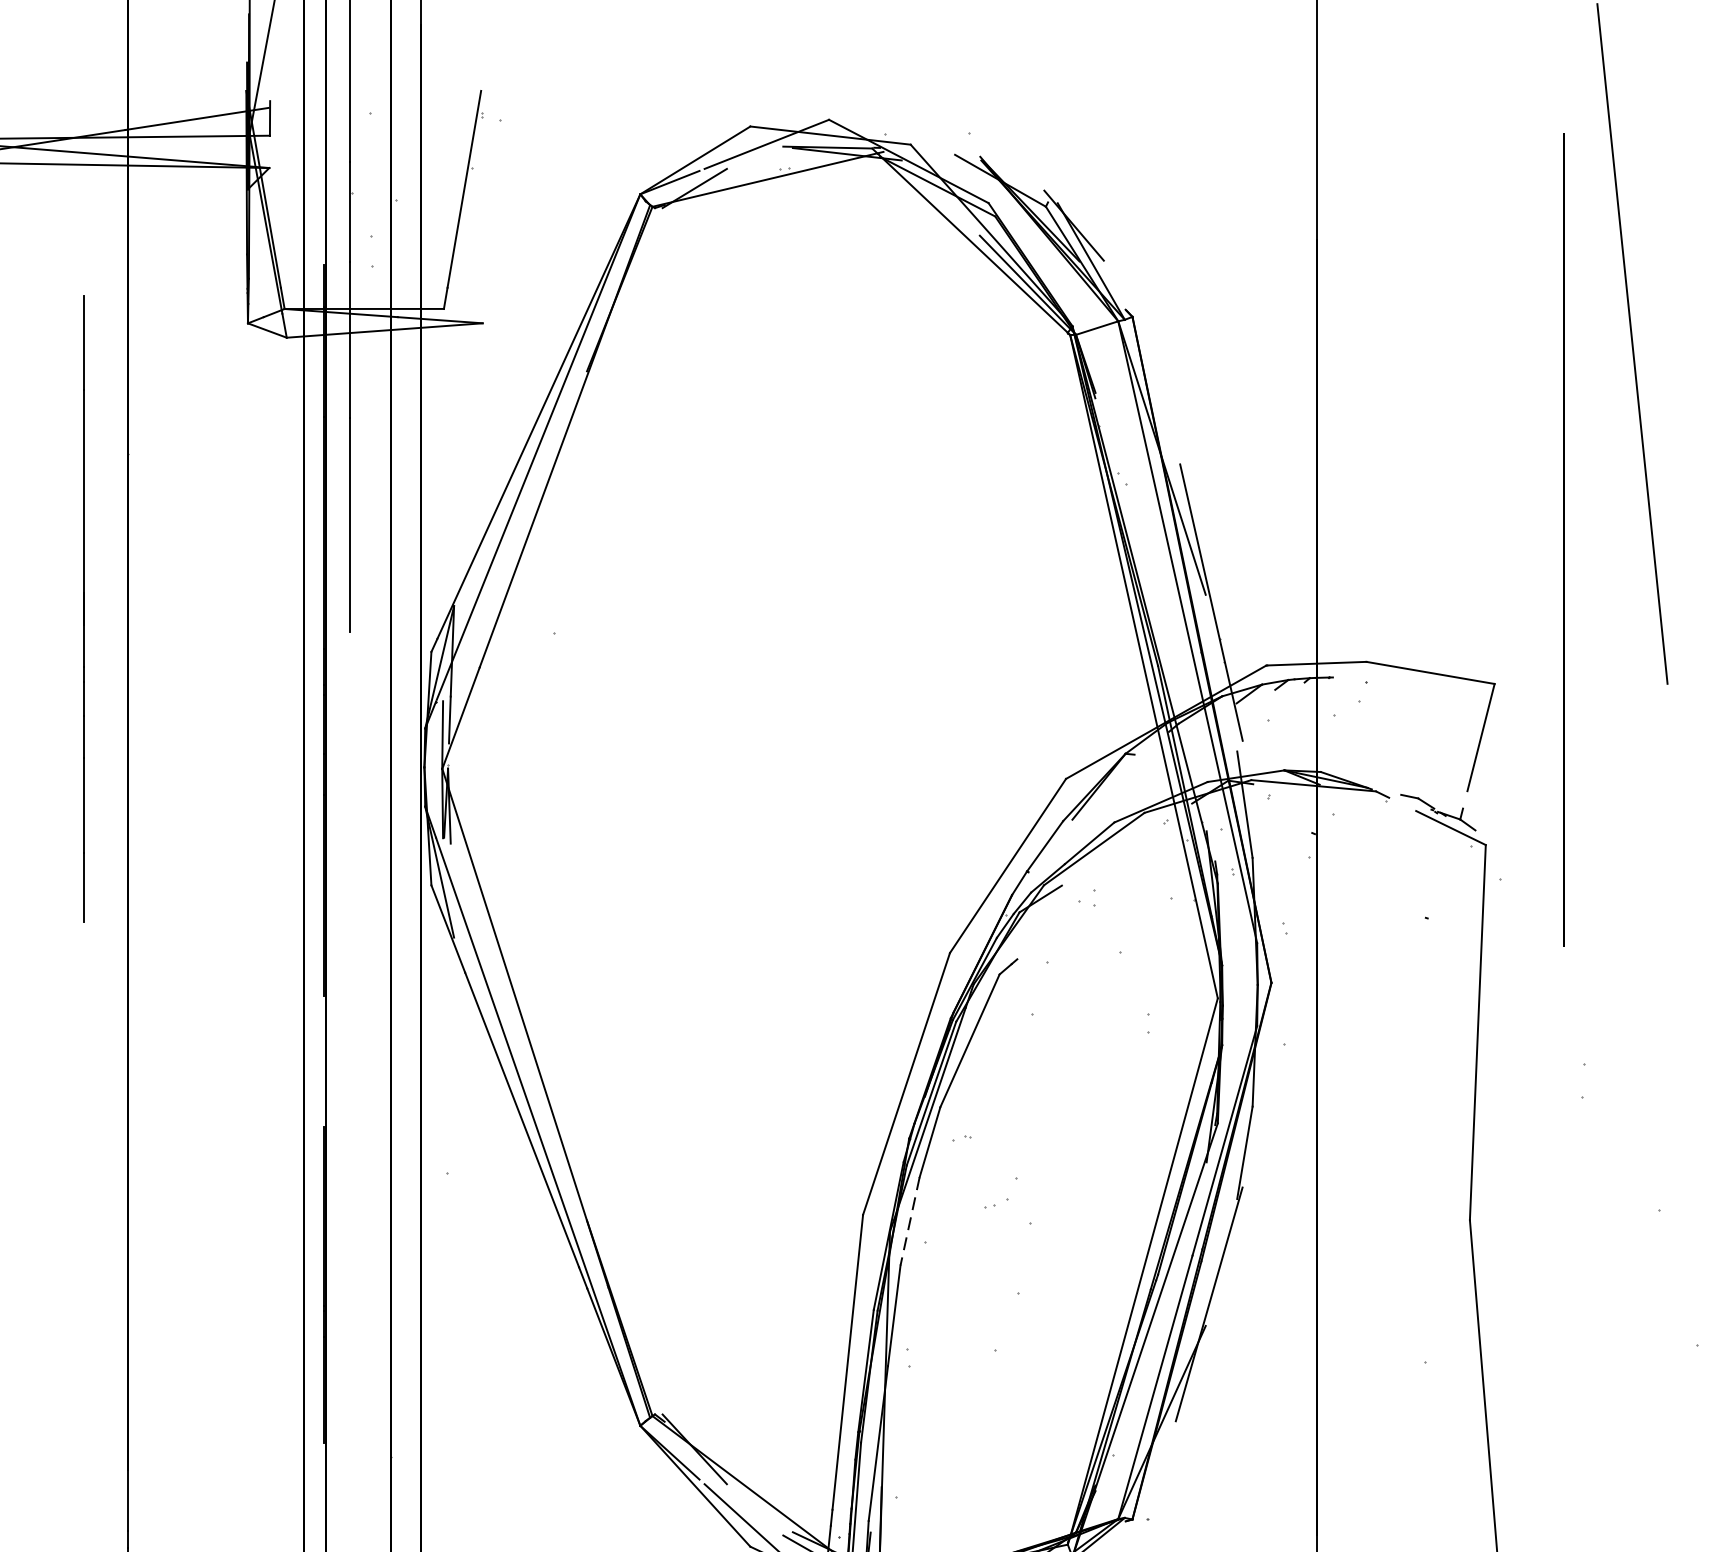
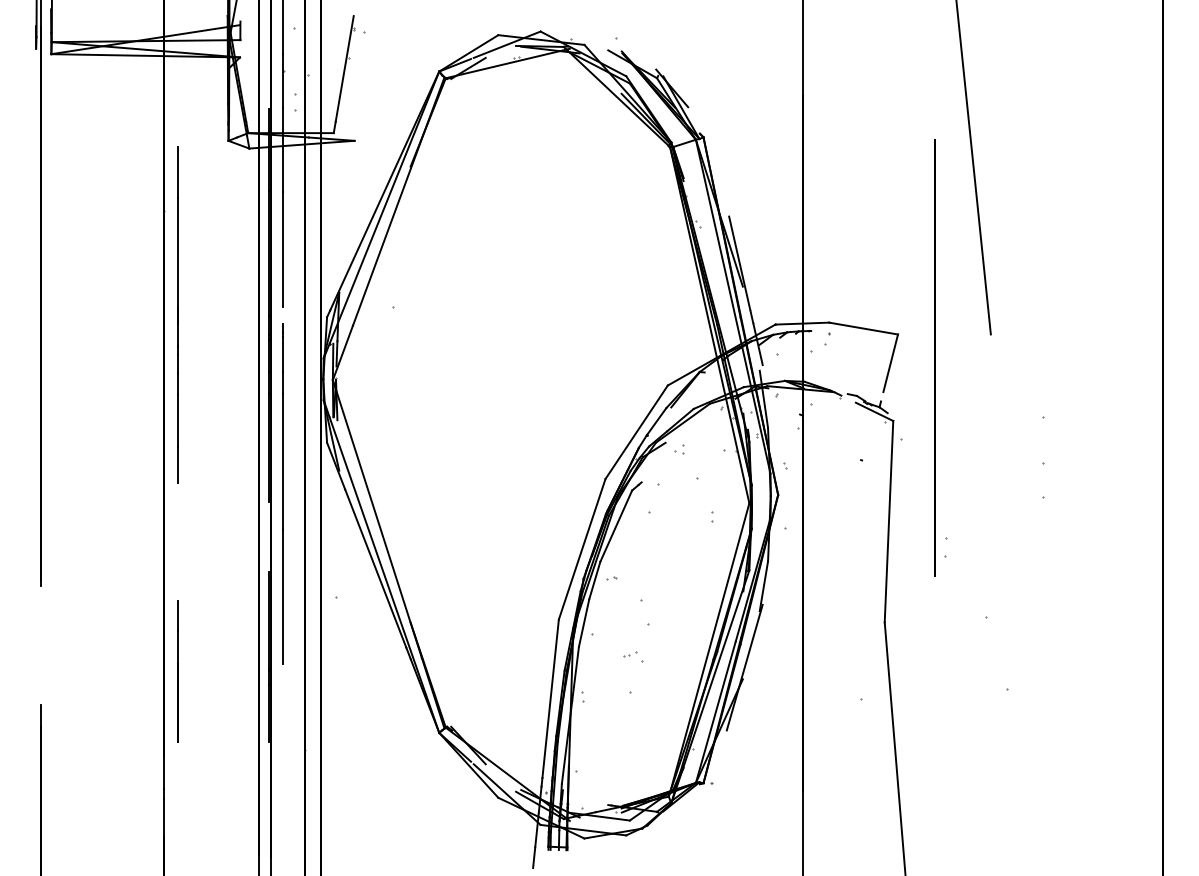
line: (1562, 538) -> (934, 357), moved
line: (82, 607) -> (177, 314), moved
line: (348, 980) -> (282, 493), added
part: (996, 1203) -> (630, 654), moved
line: (910, 1222) -> (584, 623), dashed -> solid
line: (152, 1311) -> (177, 671), added

